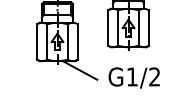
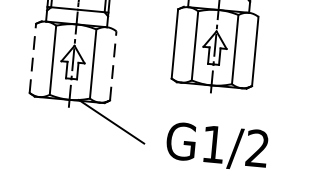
line: (37, 41) -> (33, 57), solid -> dashed
line: (77, 41) -> (112, 64), solid -> dashed

